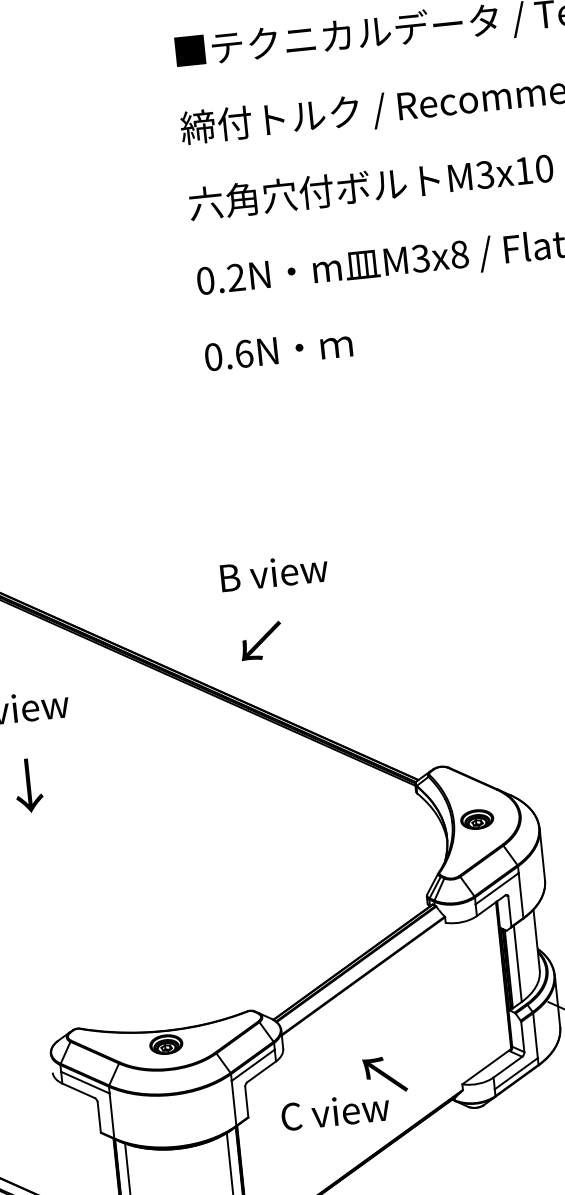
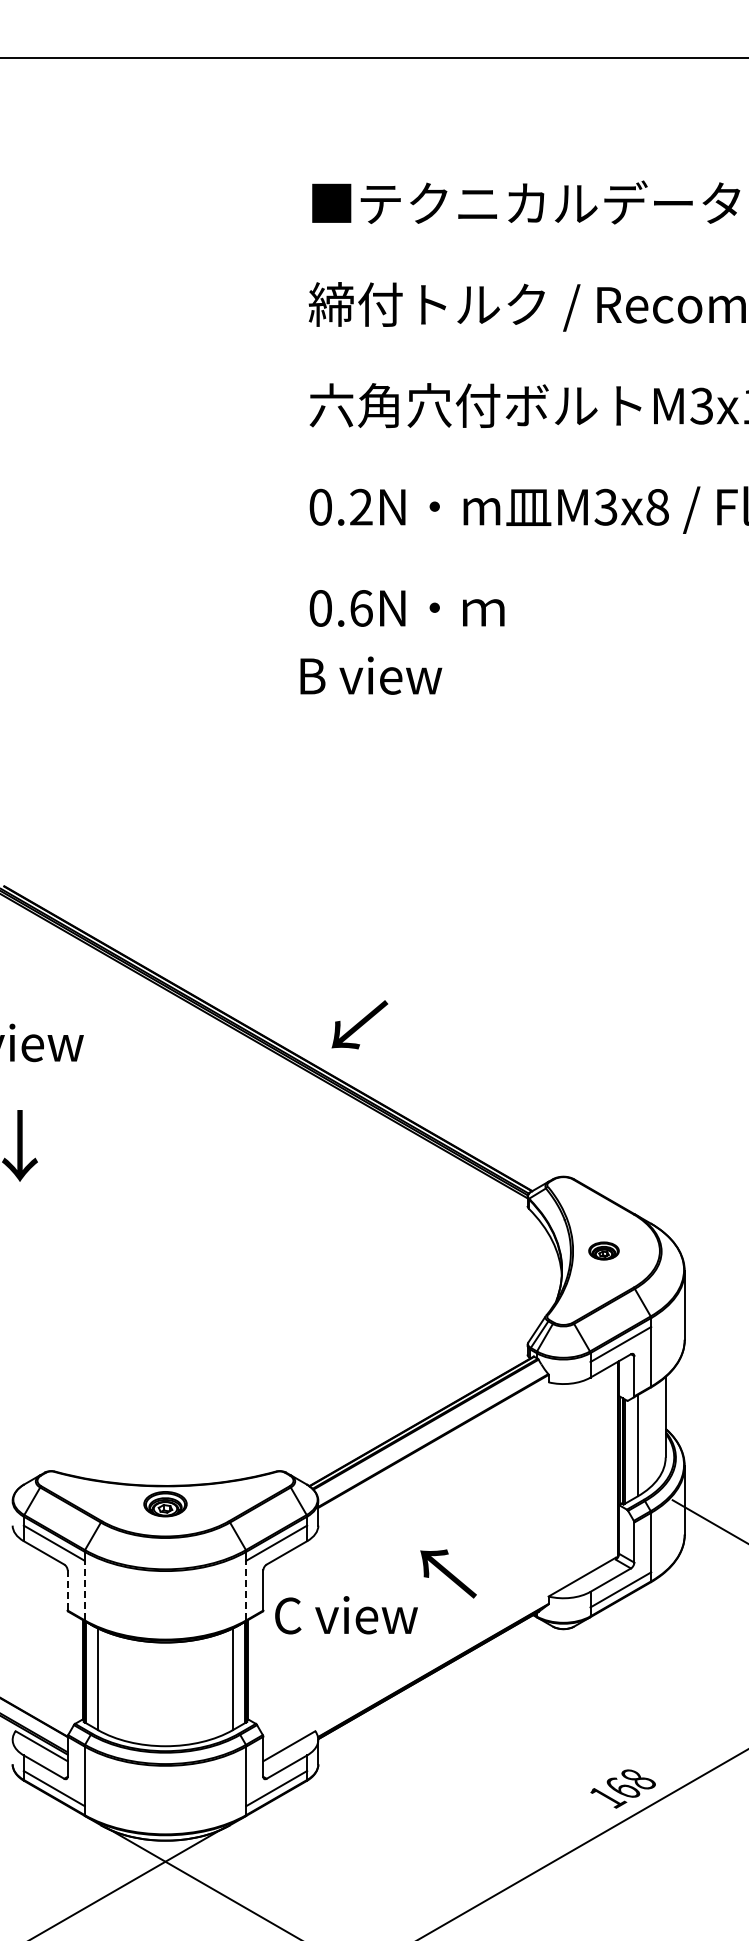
text: (274, 572) -> (371, 675), moved
text: (261, 641) -> (359, 1024), moved
part: (476, 819) -> (603, 1250), size x0.7
line: (234, 1103) -> (246, 1590), solid -> dashed
text: (335, 1111) -> (346, 1615), moved
line: (111, 1115) -> (84, 1590), solid -> dashed
line: (99, 1117) -> (67, 1590), solid -> dashed

